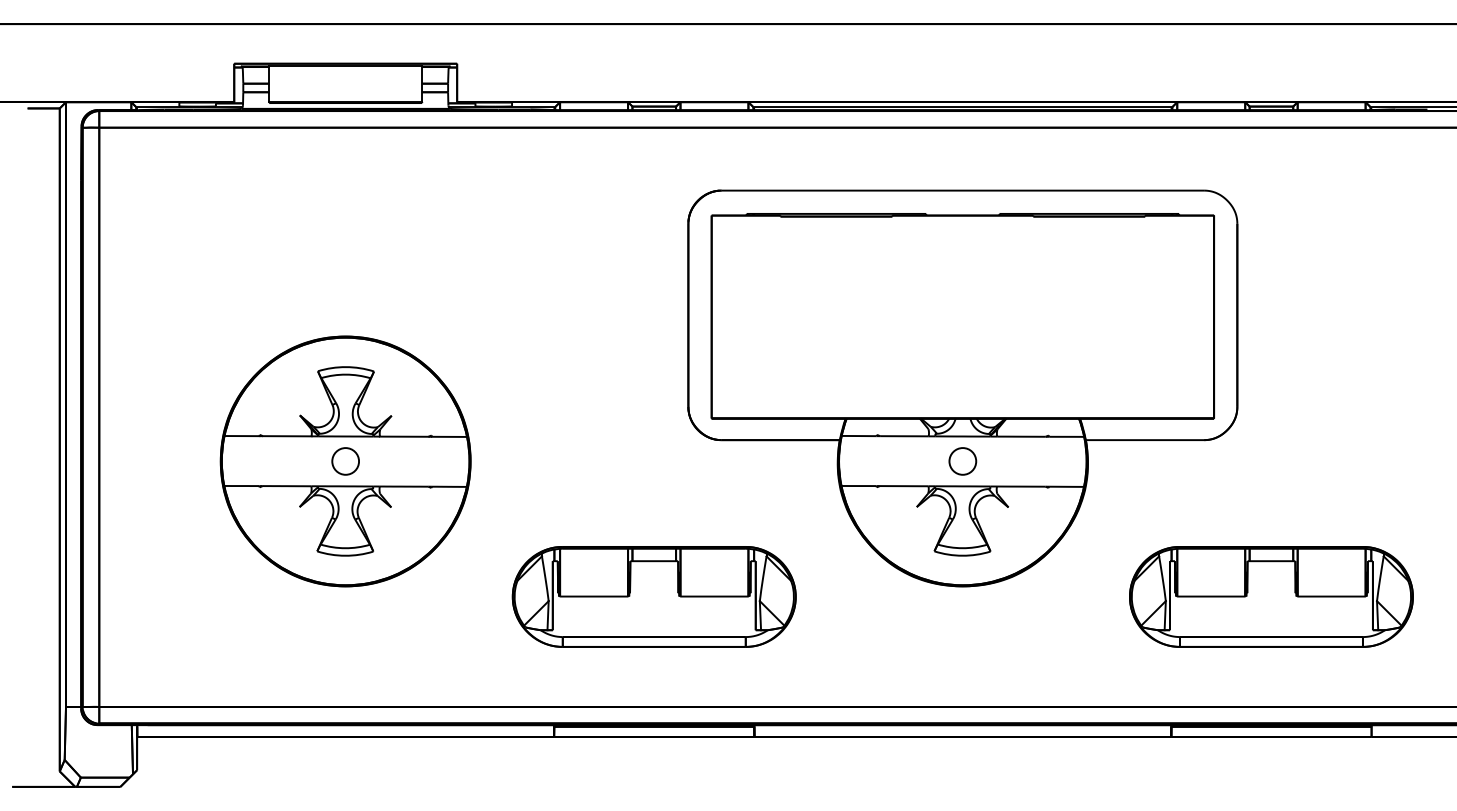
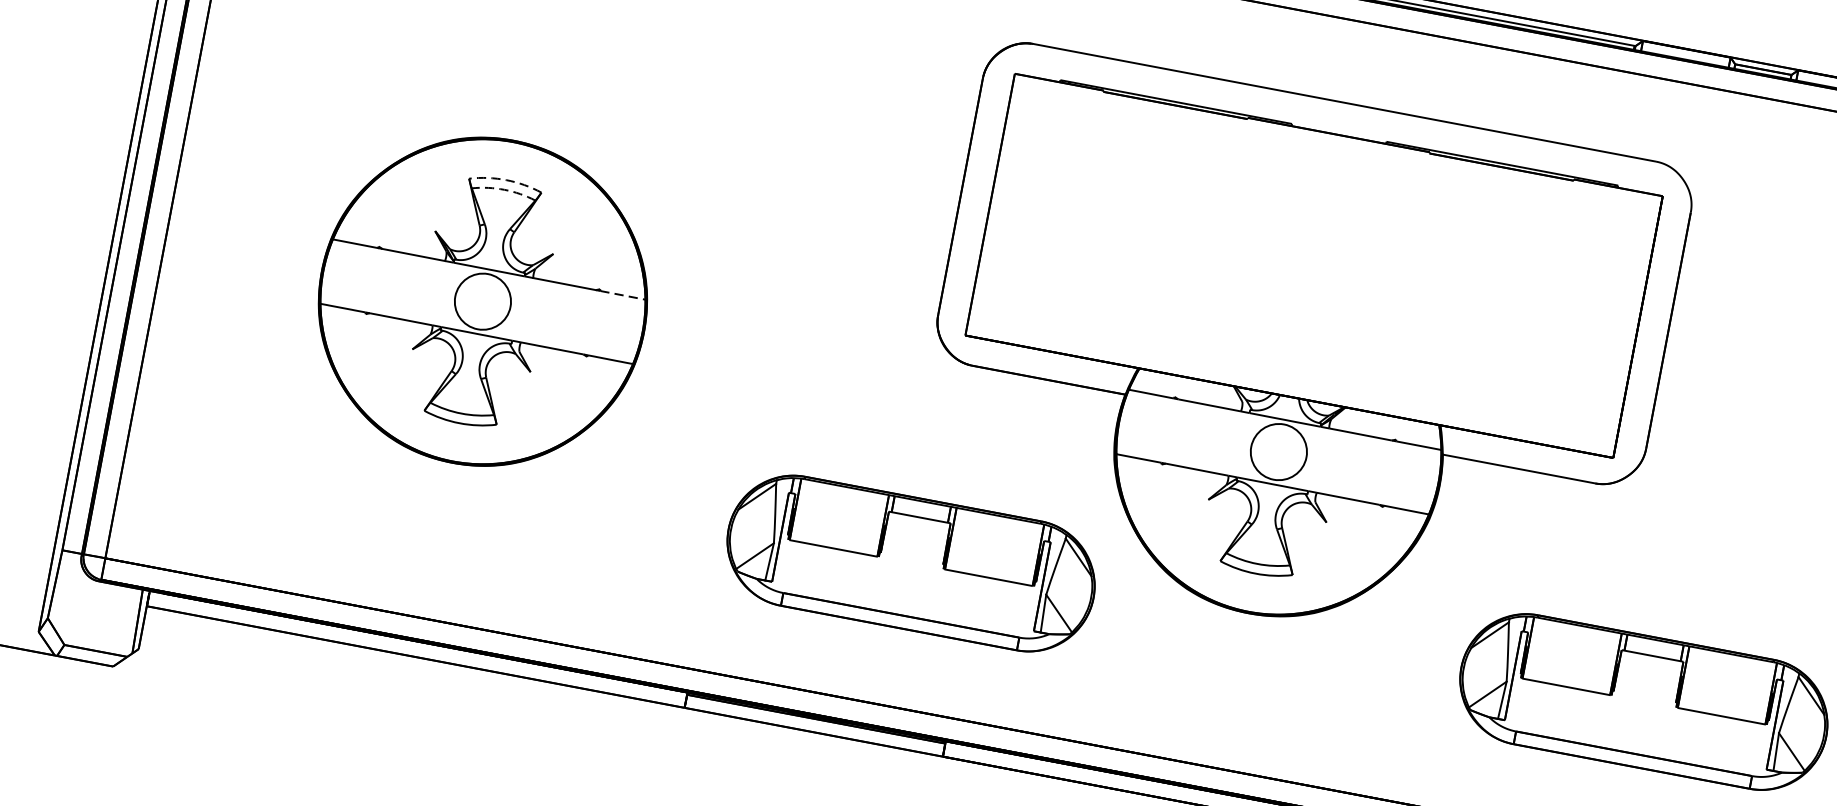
arc: (346, 367) -> (506, 180), solid -> dashed
arc: (346, 374) -> (505, 189), solid -> dashed
line: (450, 436) -> (624, 295), solid -> dashed
circle: (345, 461) -> (482, 301), size x1.6
circle: (962, 461) -> (1278, 452), size x1.6
part: (653, 596) -> (910, 562), moved

